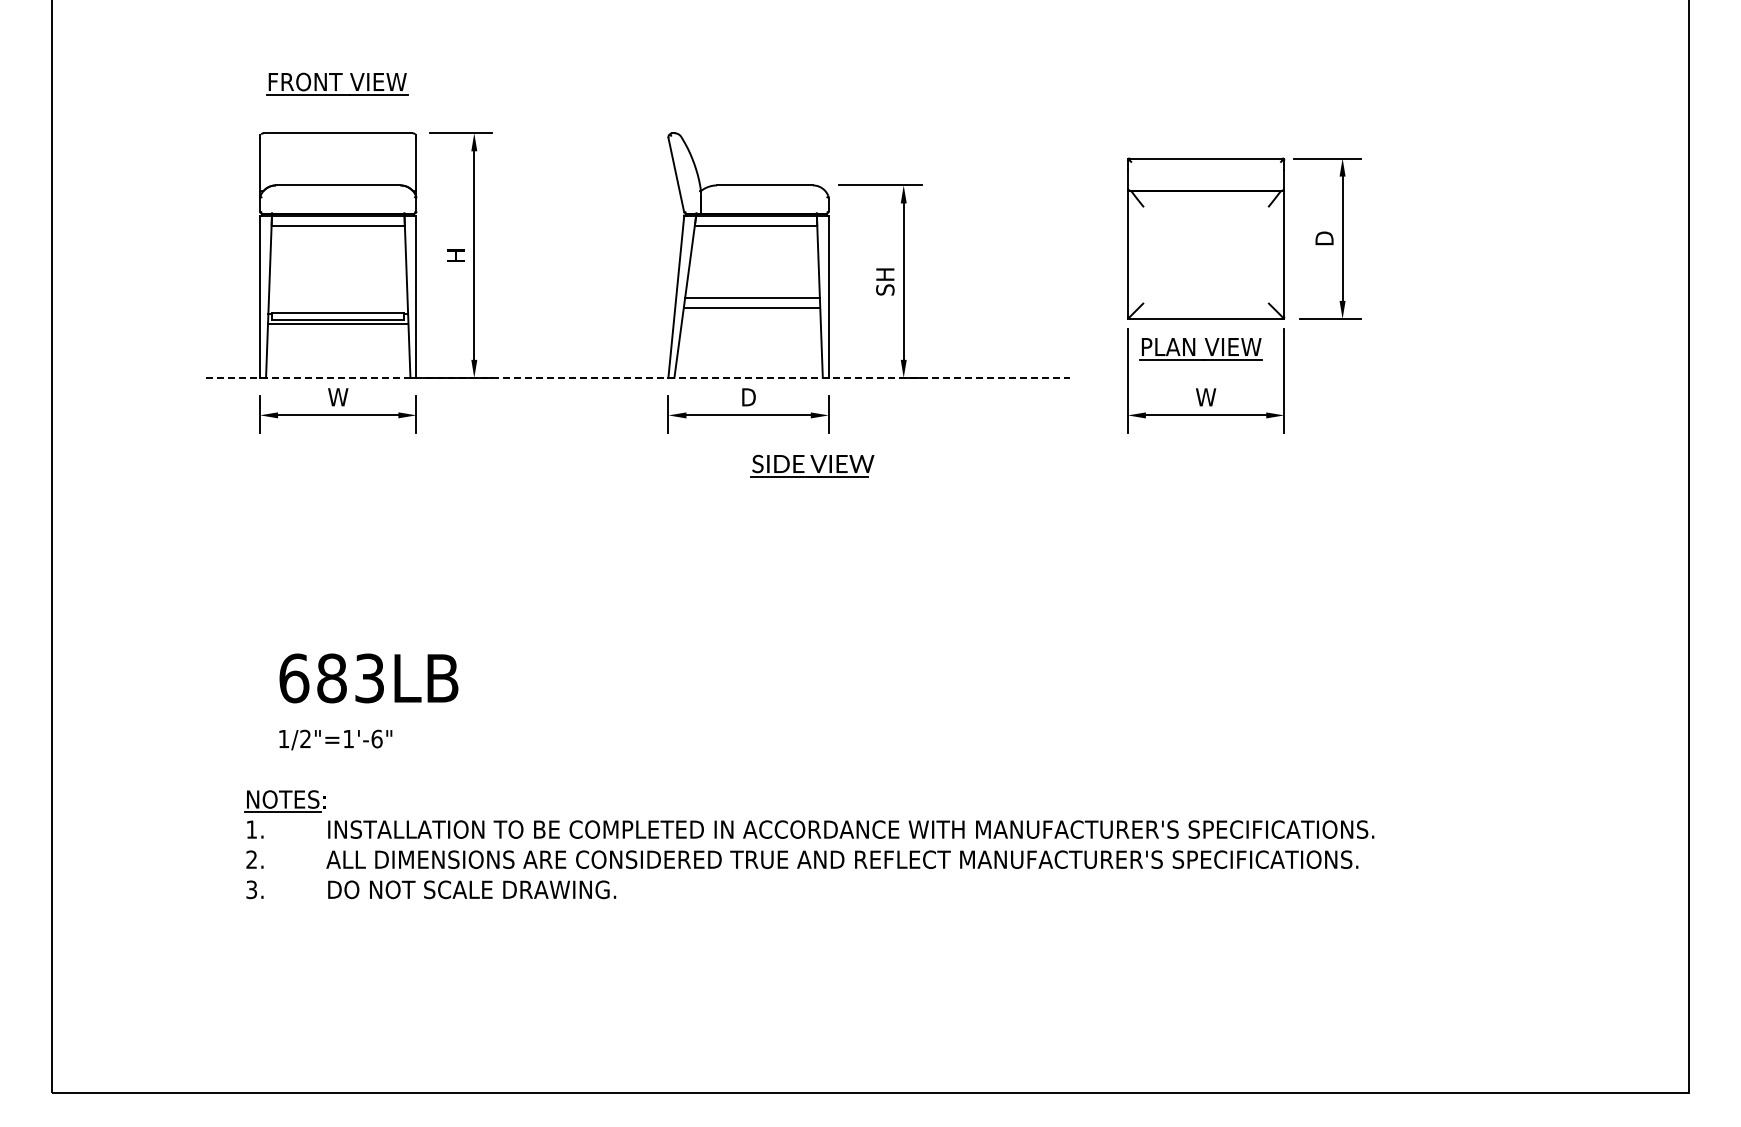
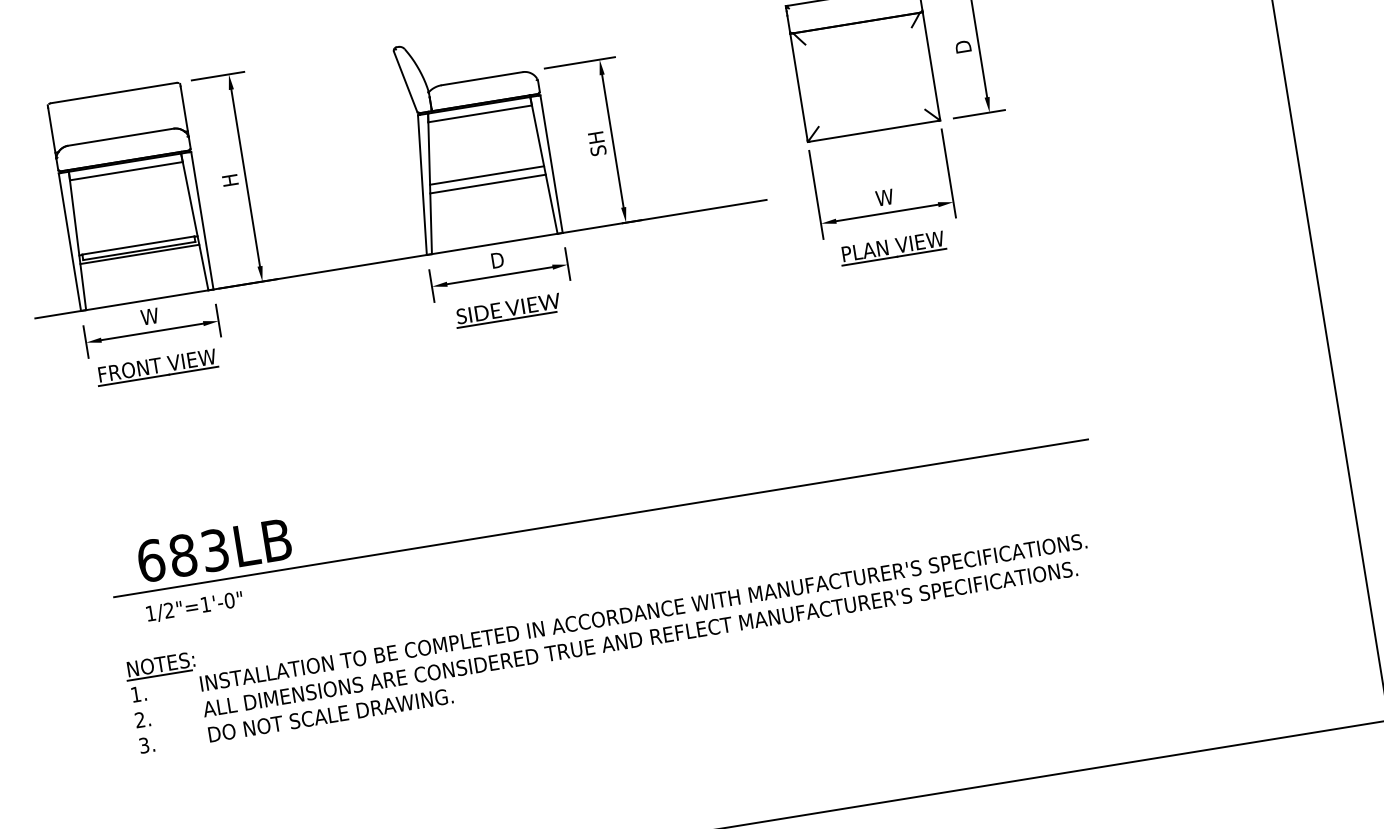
part: (337, 83) -> (157, 366), moved
part: (1200, 349) -> (892, 248), moved
line: (637, 377) -> (400, 258), dashed -> solid
part: (812, 465) -> (507, 310), moved
line: (819, 713) -> (600, 518), added
text: (376, 738) -> (229, 600), 1/2"=1'-6" -> 1/2"=1'-0"

